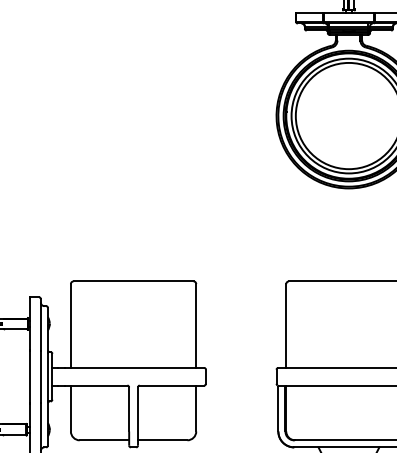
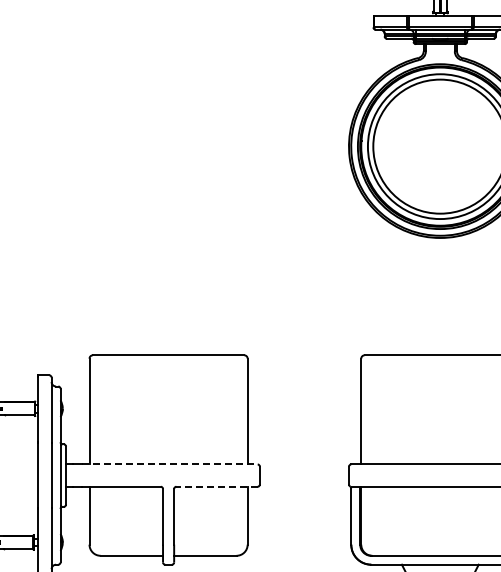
line: (134, 367) -> (169, 464), solid -> dashed
line: (171, 385) -> (216, 486), solid -> dashed

